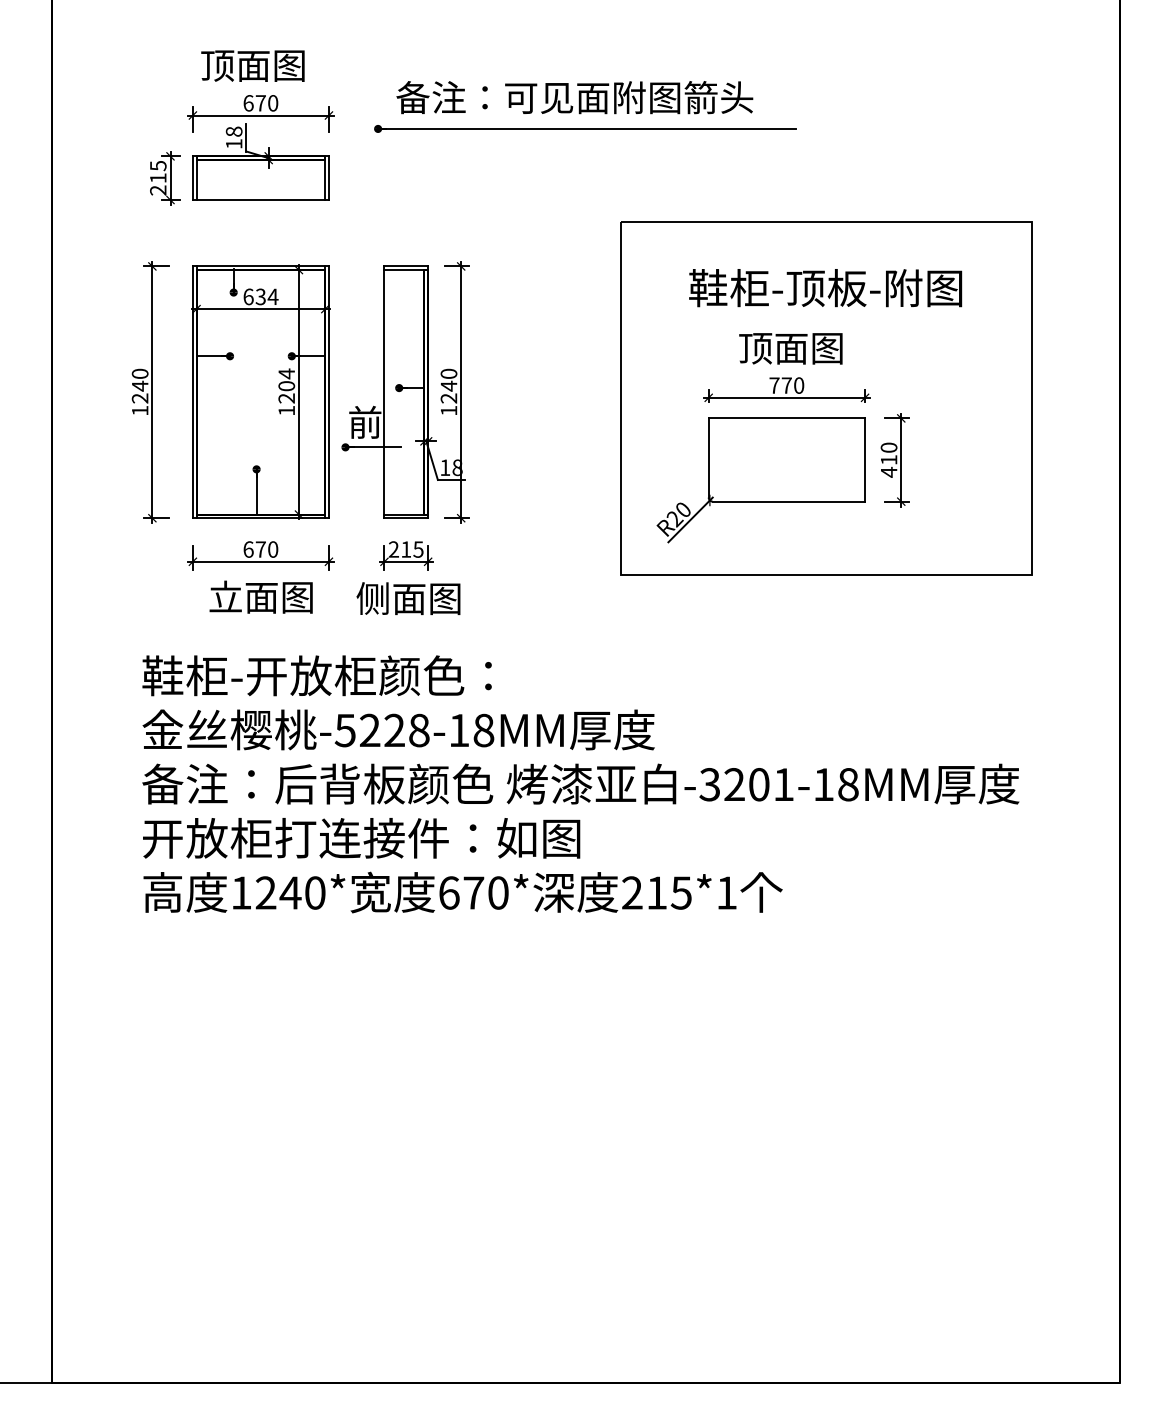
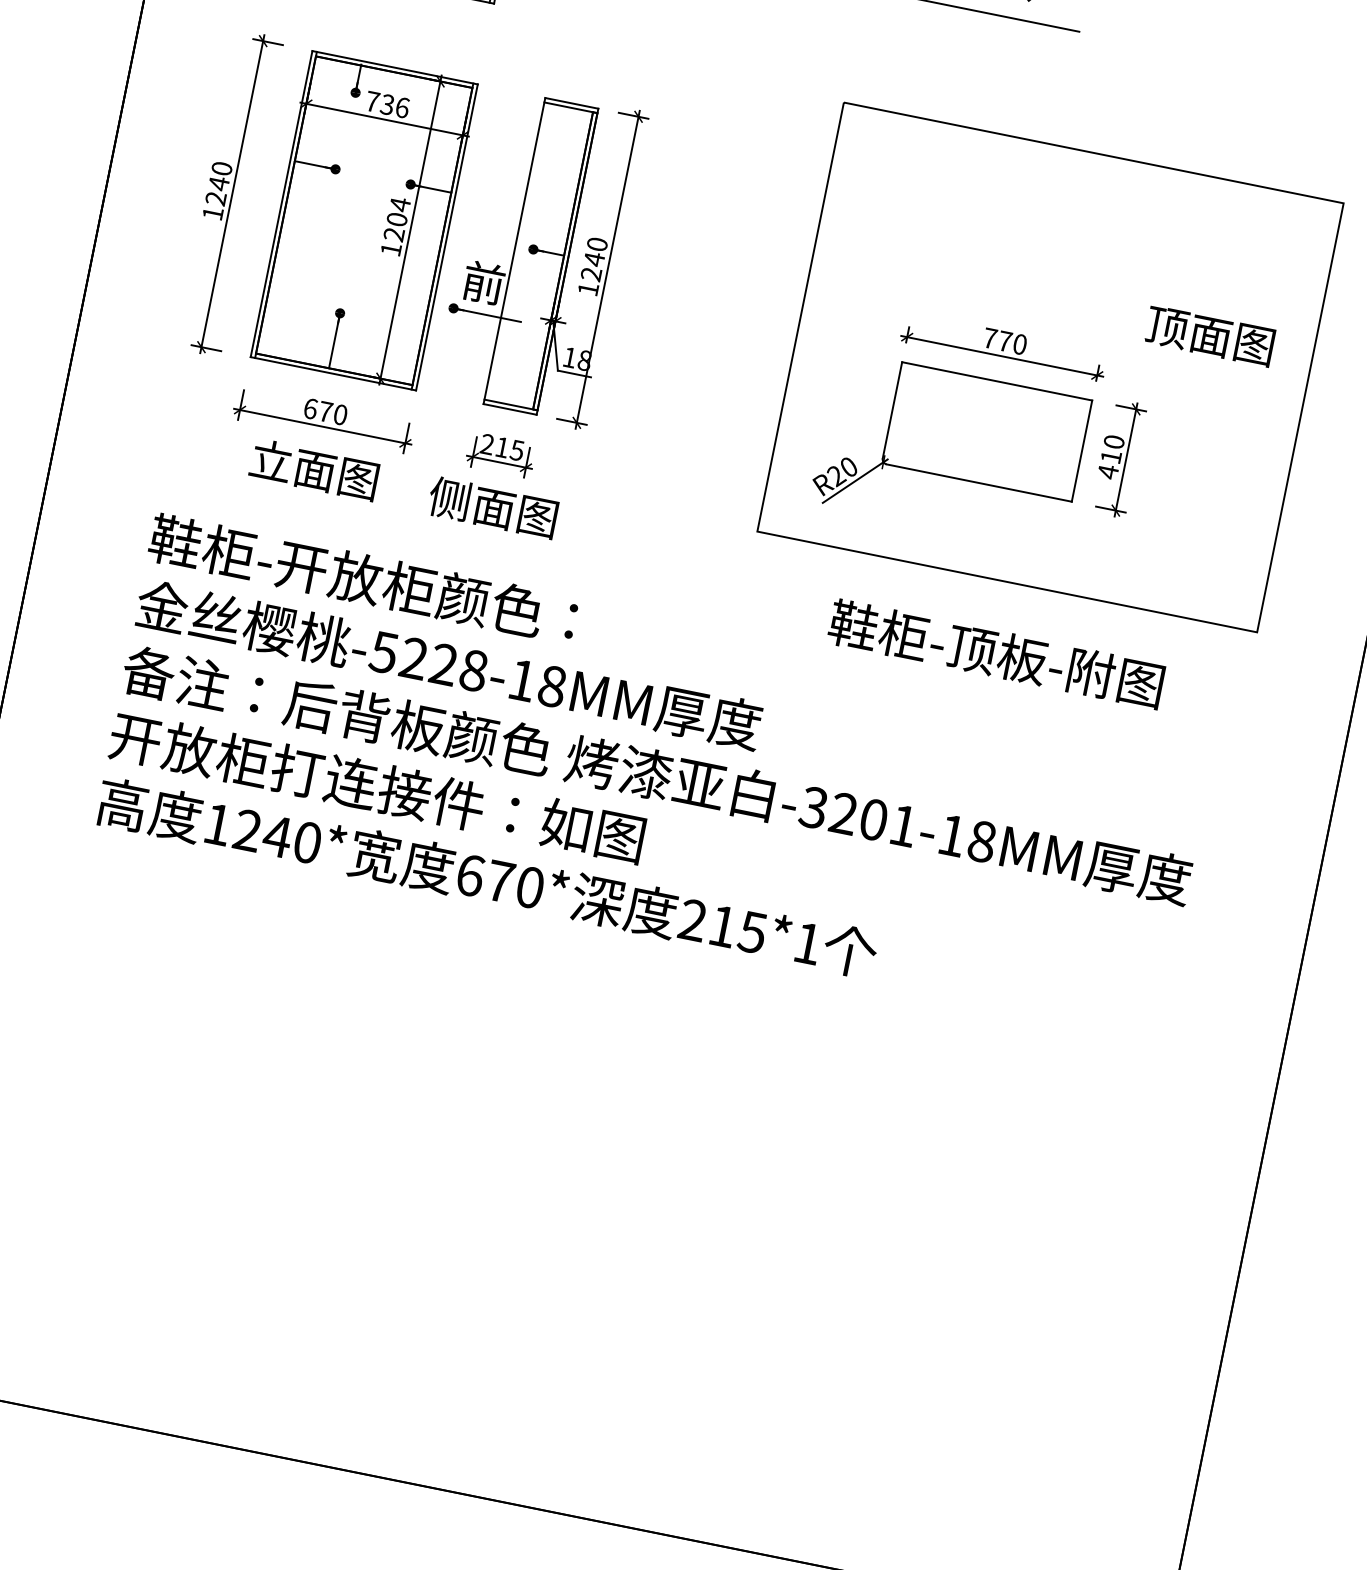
text: (825, 288) -> (996, 654), moved
text: (260, 296) -> (387, 104), 634 -> 736
text: (790, 348) -> (1209, 335), moved

